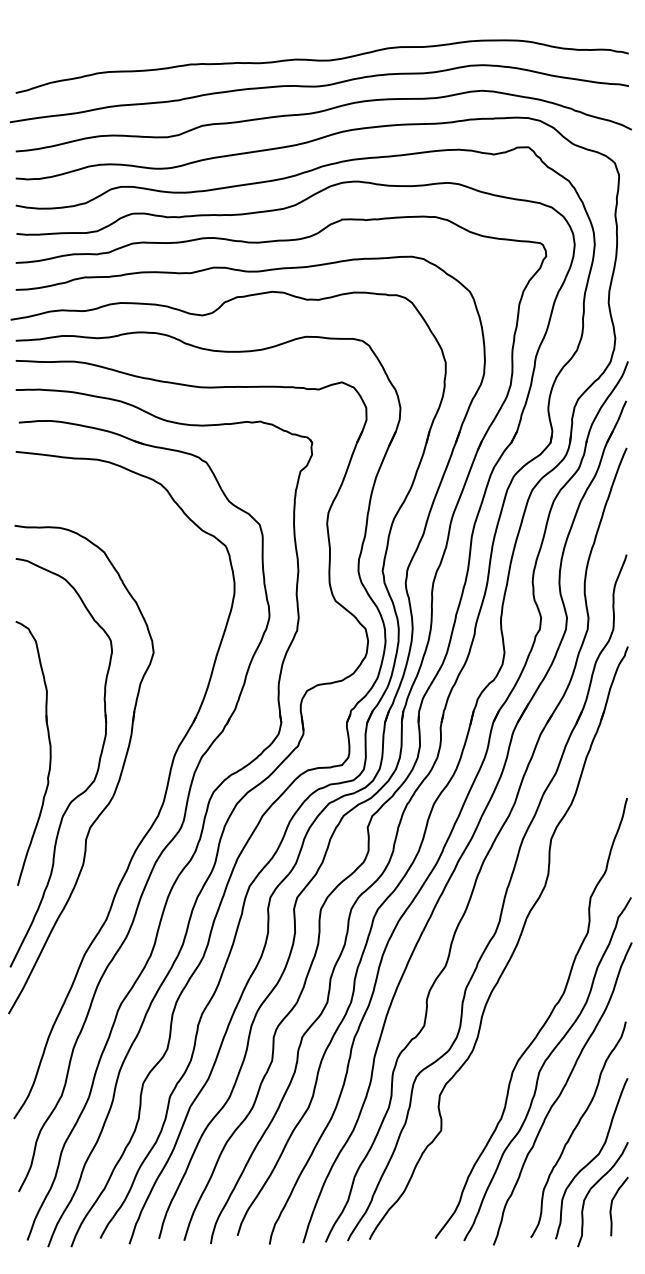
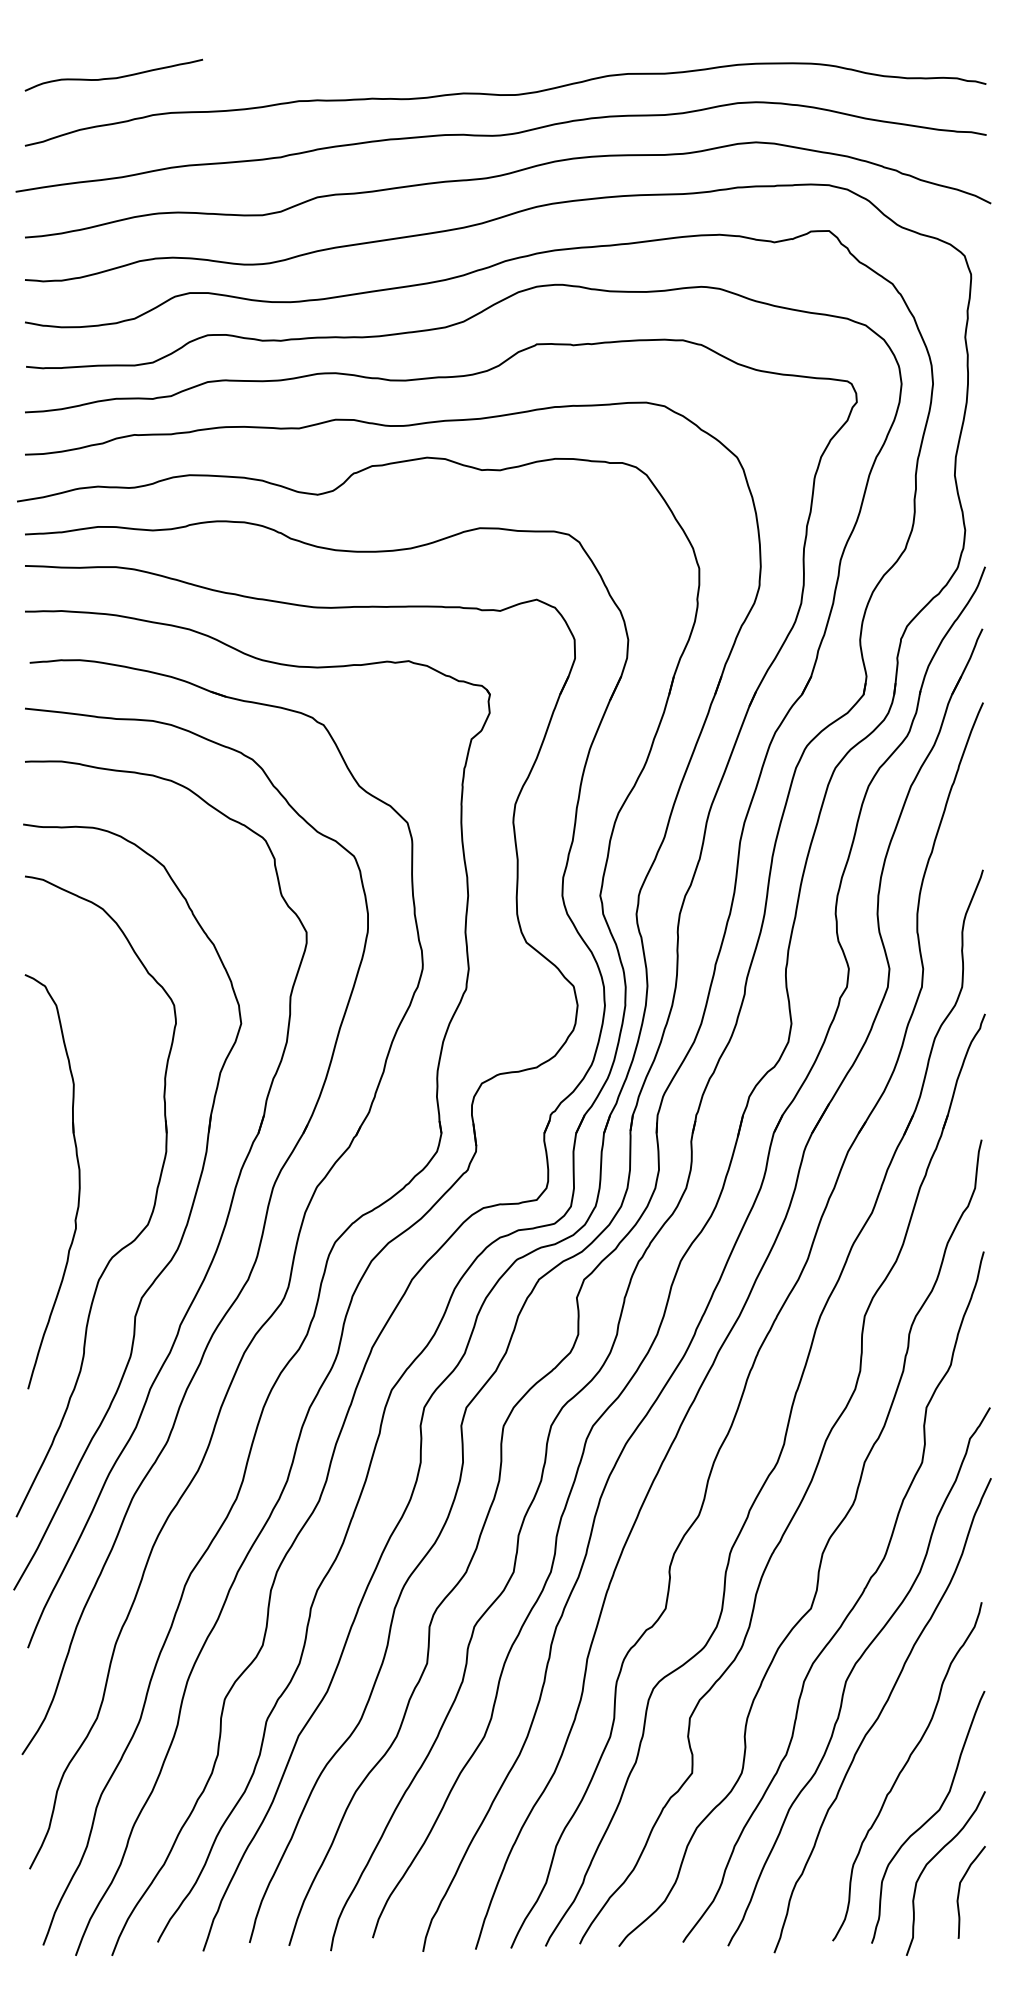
curve: (72, 49) -> (113, 77), added
part: (142, 780) -> (223, 1224), added
curve: (523, 989) -> (821, 1551), added

